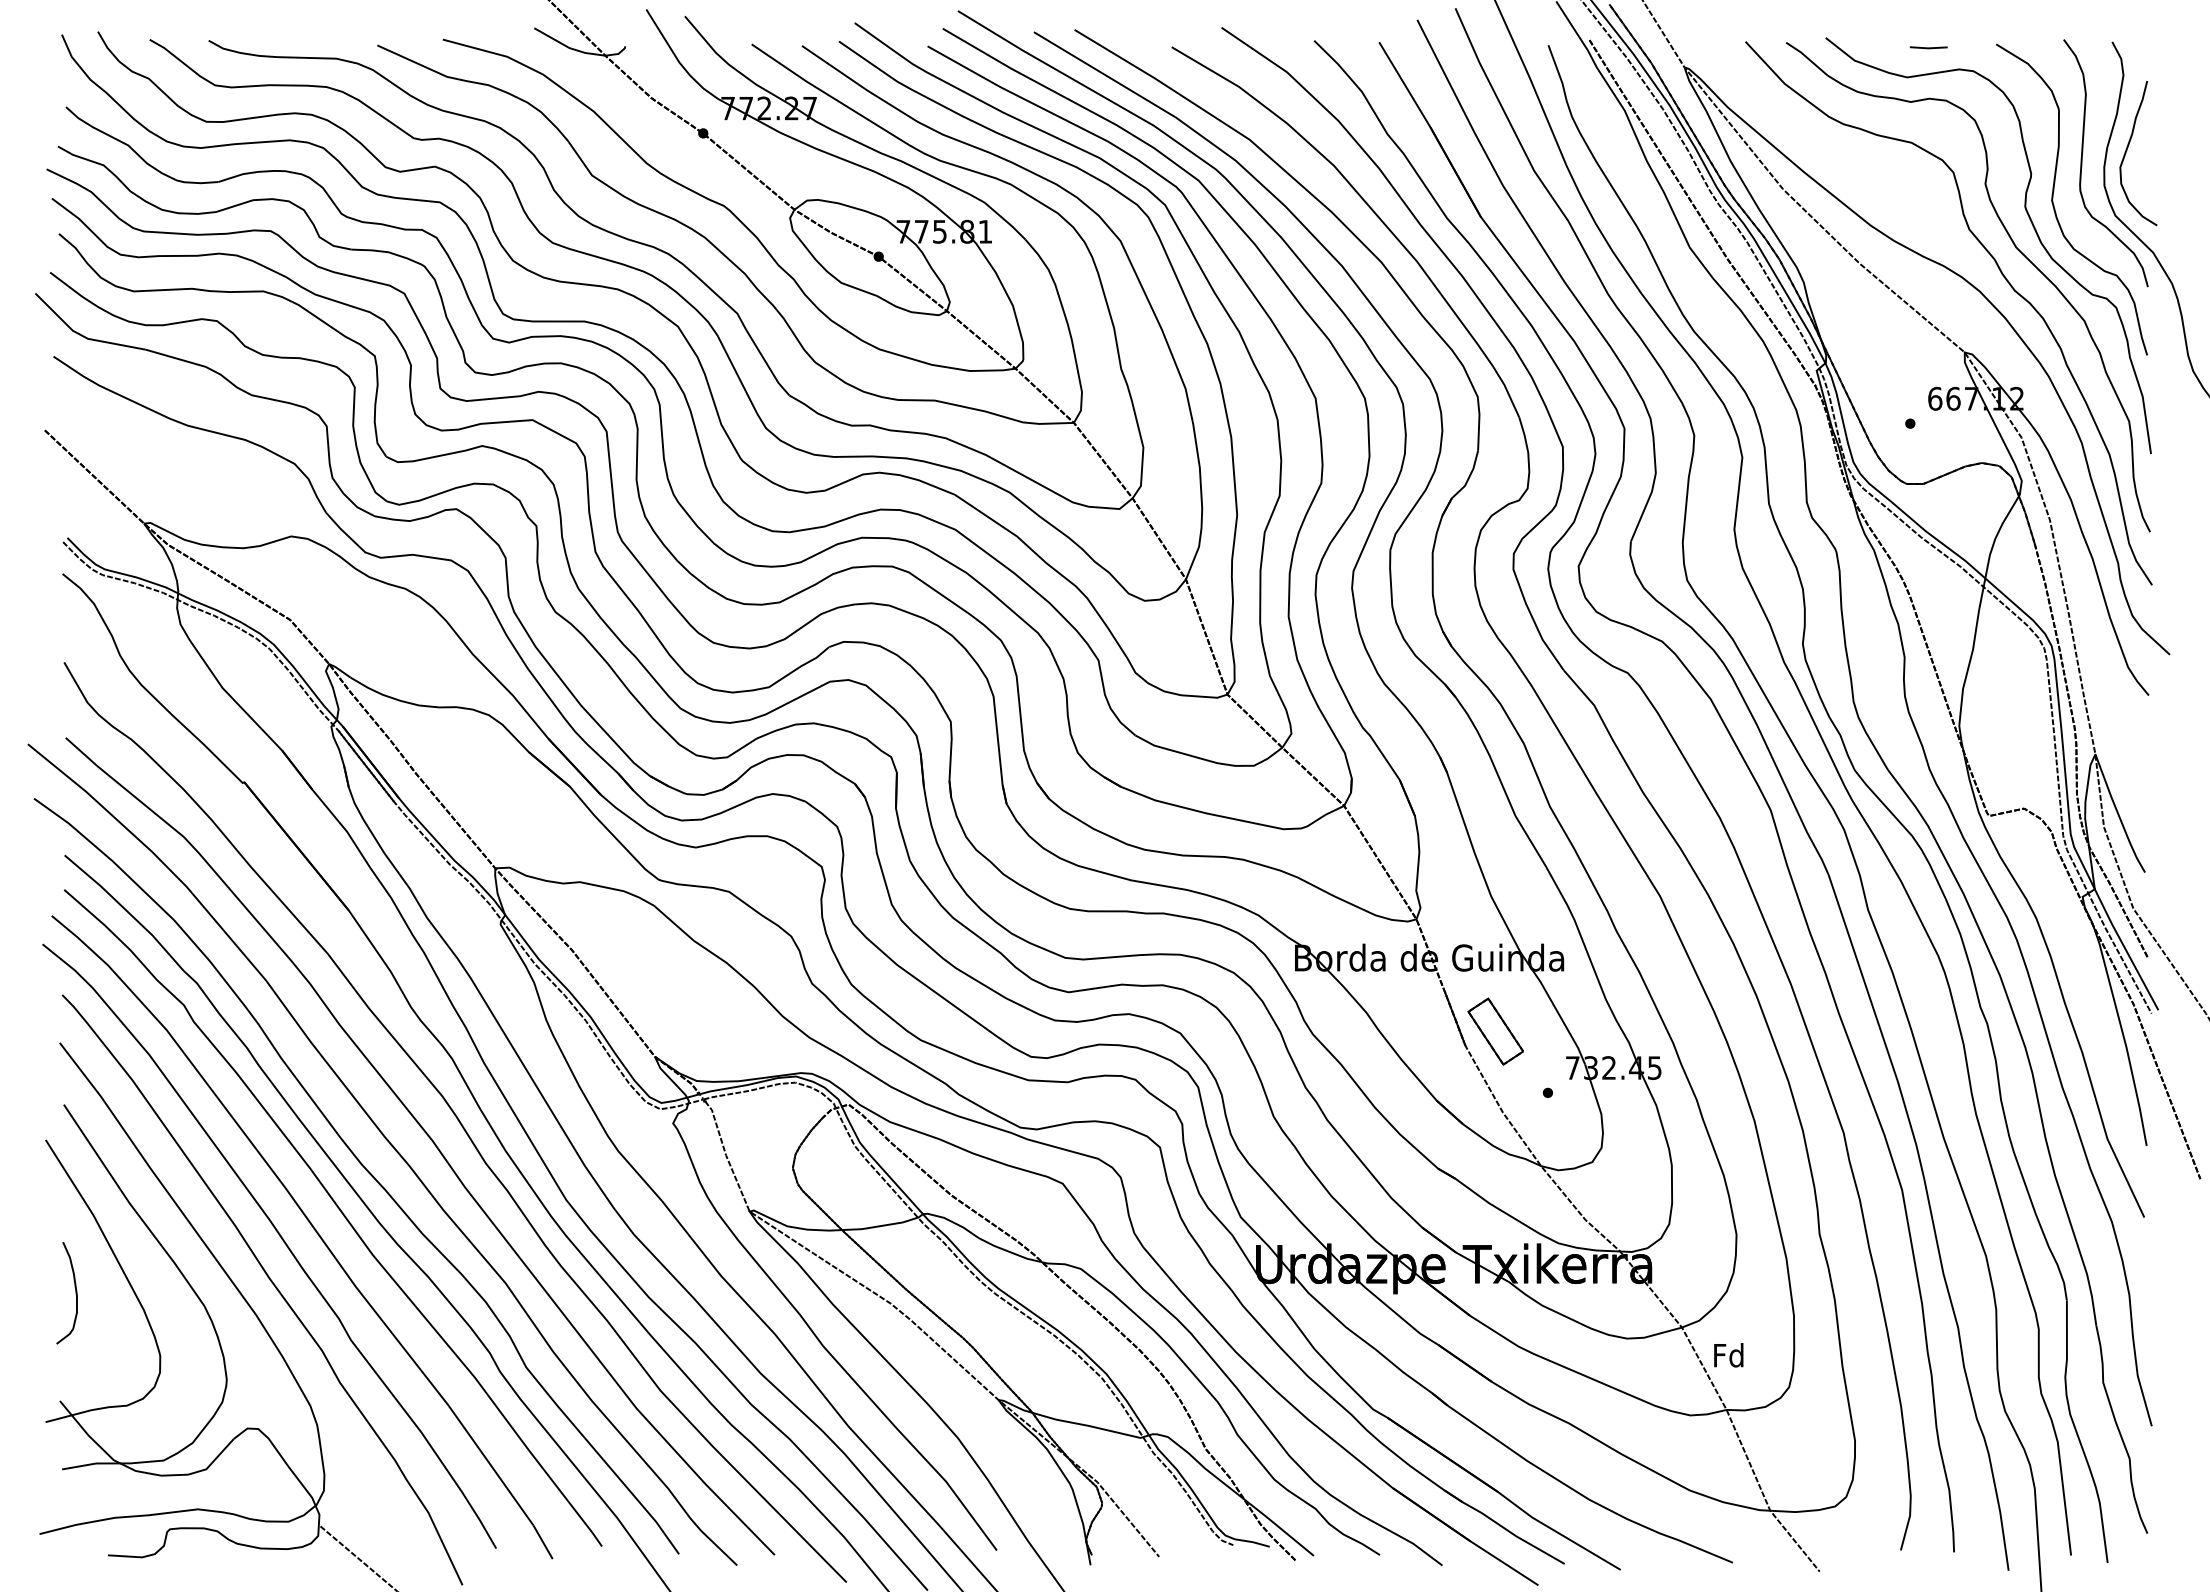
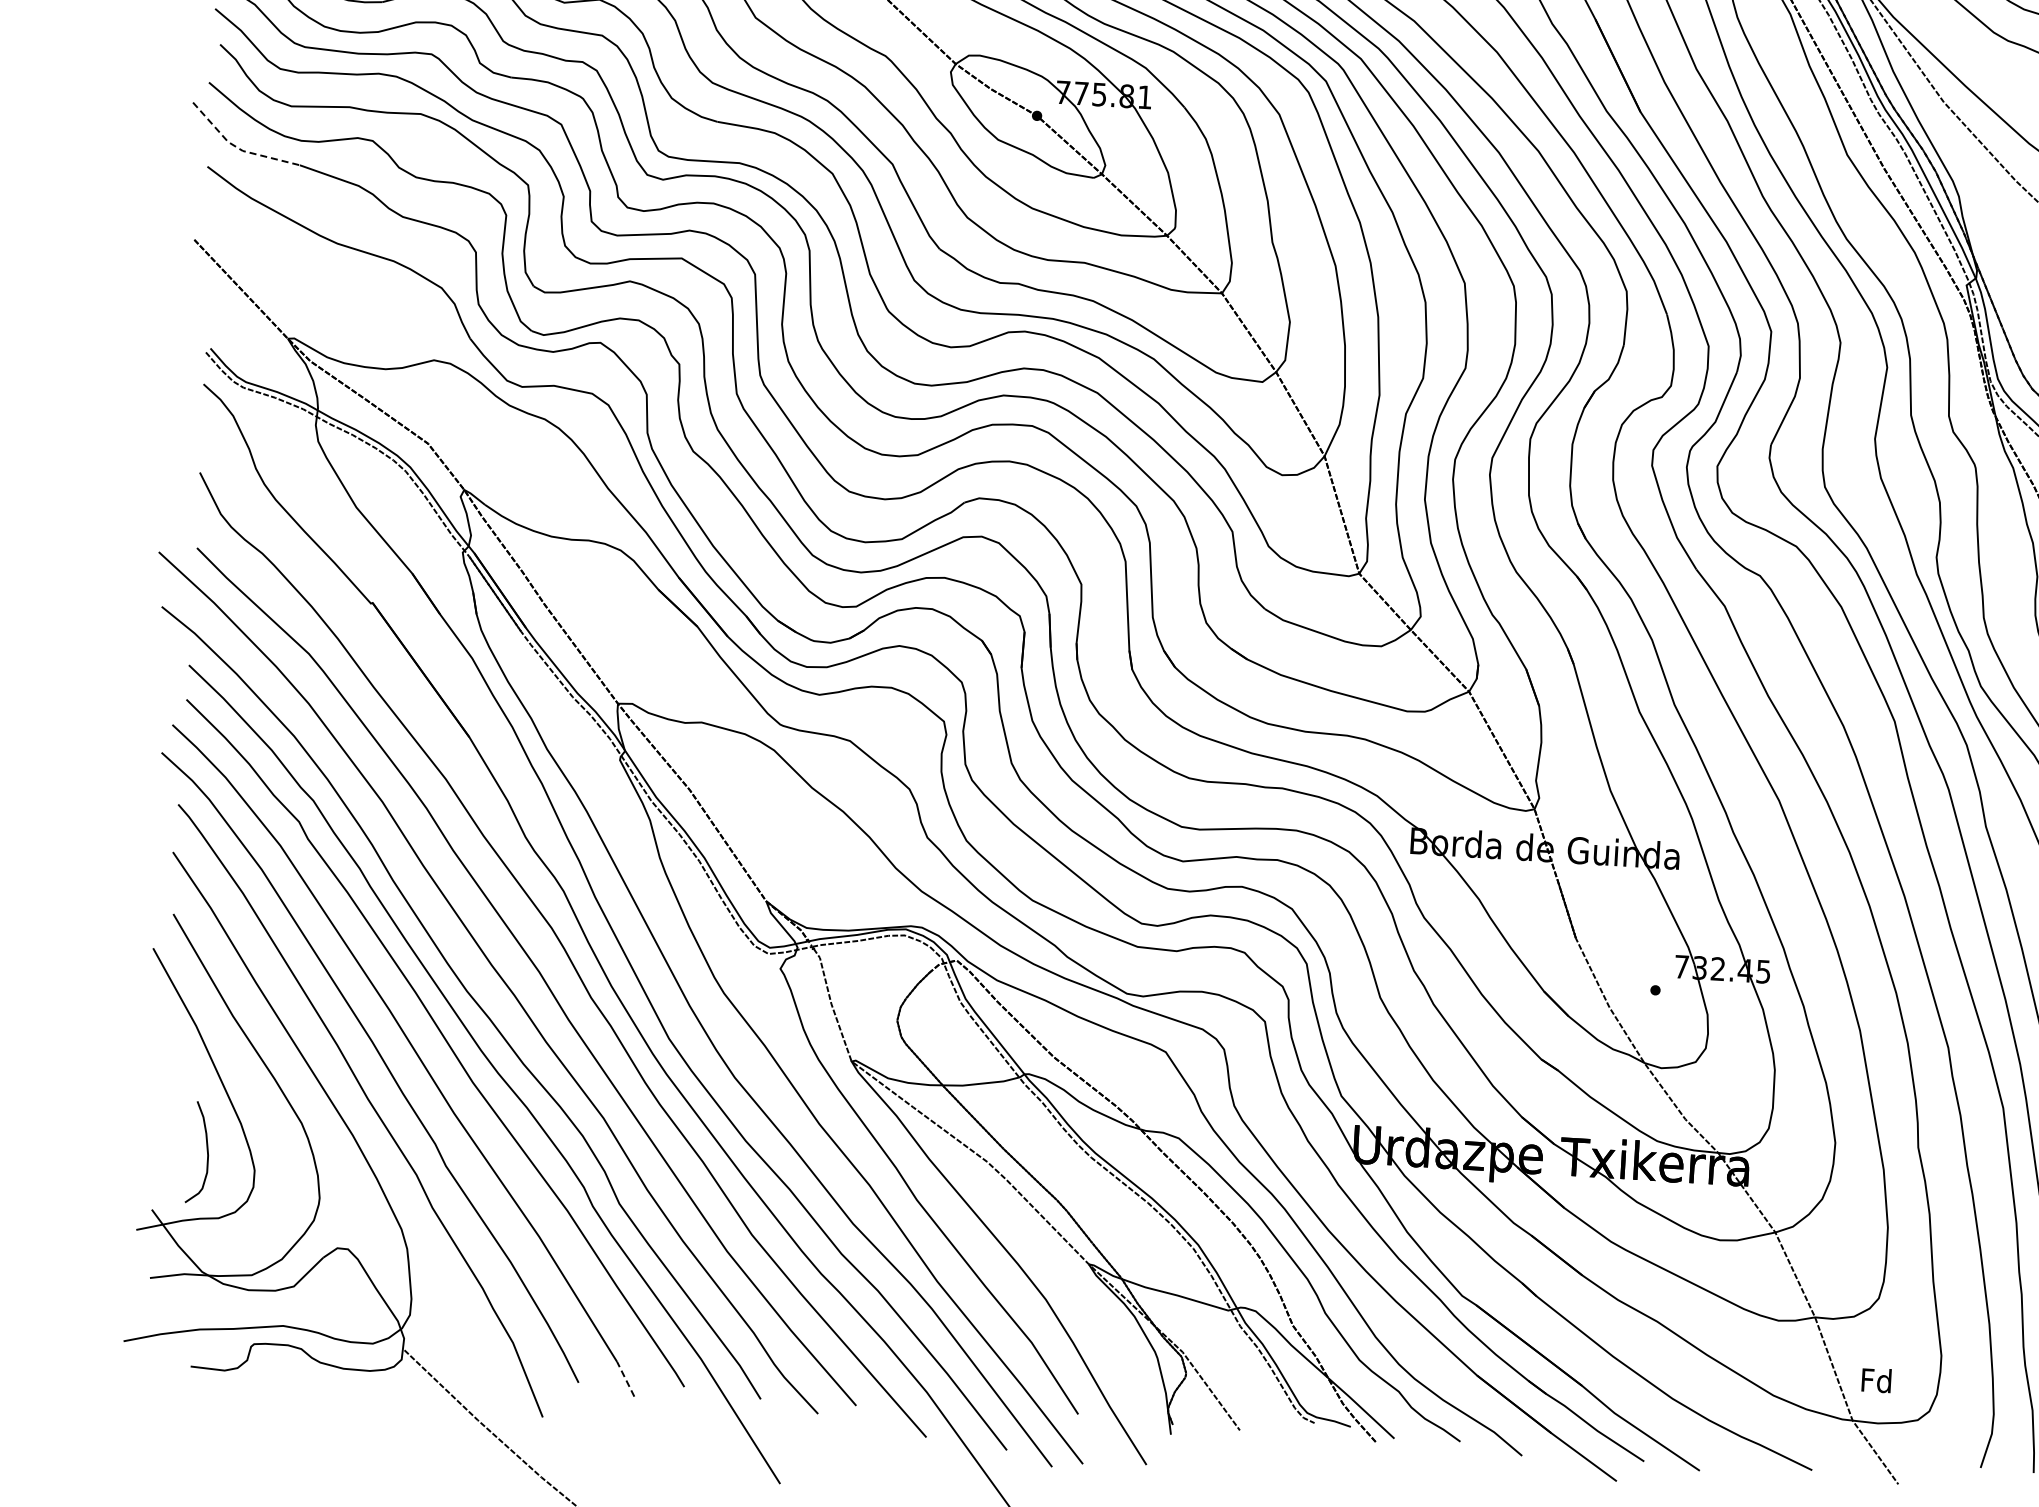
line: (83, 336) -> (238, 148), solid -> dashed
part: (1495, 1031) -> (1606, 925), removed
curve: (75, 1293) -> (206, 1153), moved
text: (1728, 1355) -> (1876, 1380), moved
line: (542, 1541) -> (625, 1378), solid -> dashed

